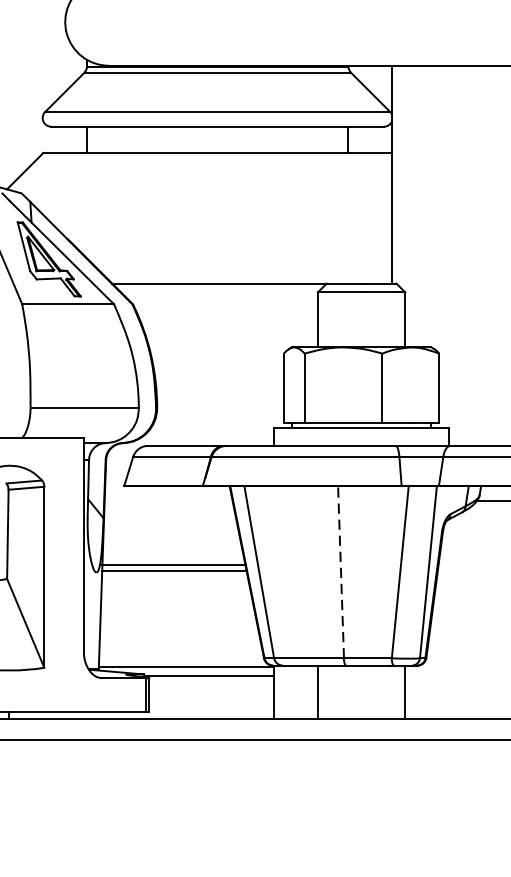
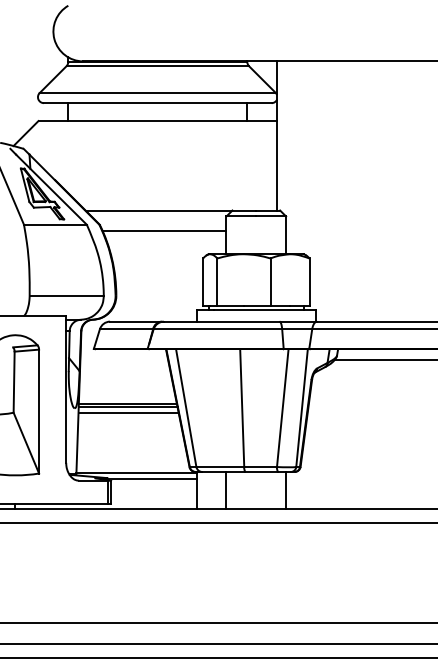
line: (227, 312) -> (164, 230), added
line: (341, 572) -> (242, 408), dashed -> solid
line: (174, 580) -> (128, 413), added

